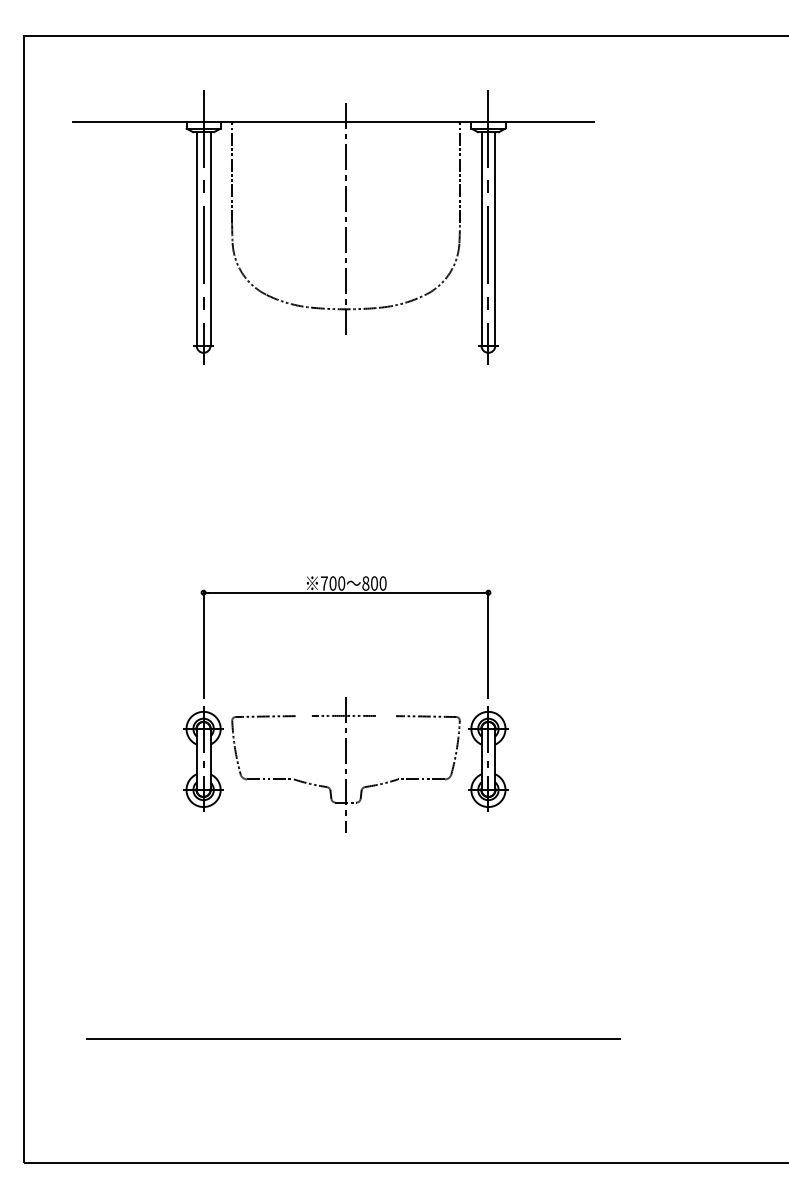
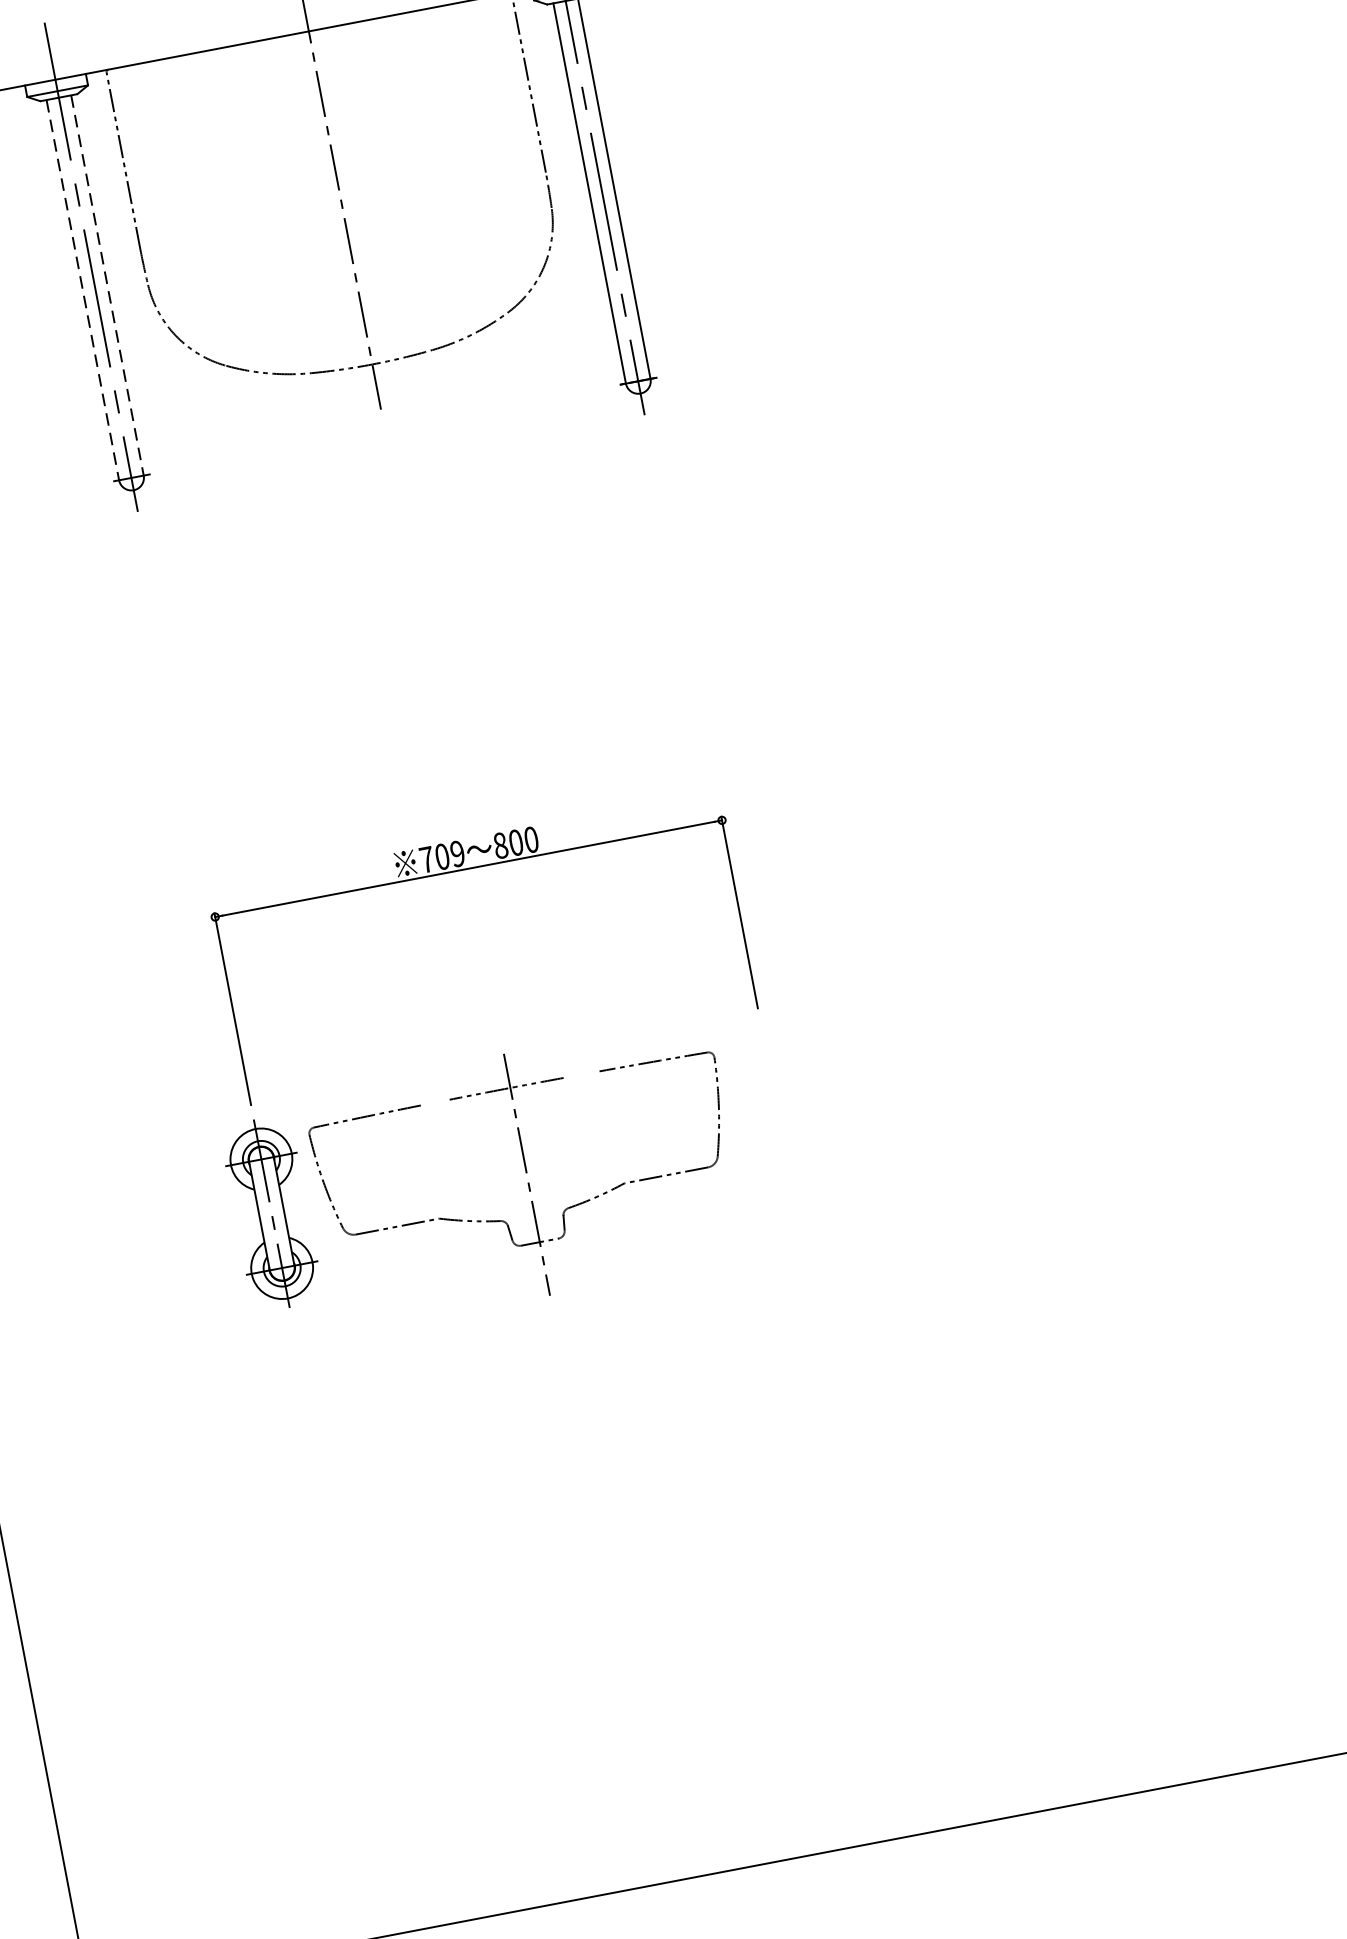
line: (196, 239) -> (82, 290), solid -> dashed
line: (210, 239) -> (107, 286), solid -> dashed
text: (341, 583) -> (457, 853), 700 -> 709
part: (488, 758) -> (778, 1115), removed
line: (352, 1038) -> (631, 1659), removed

